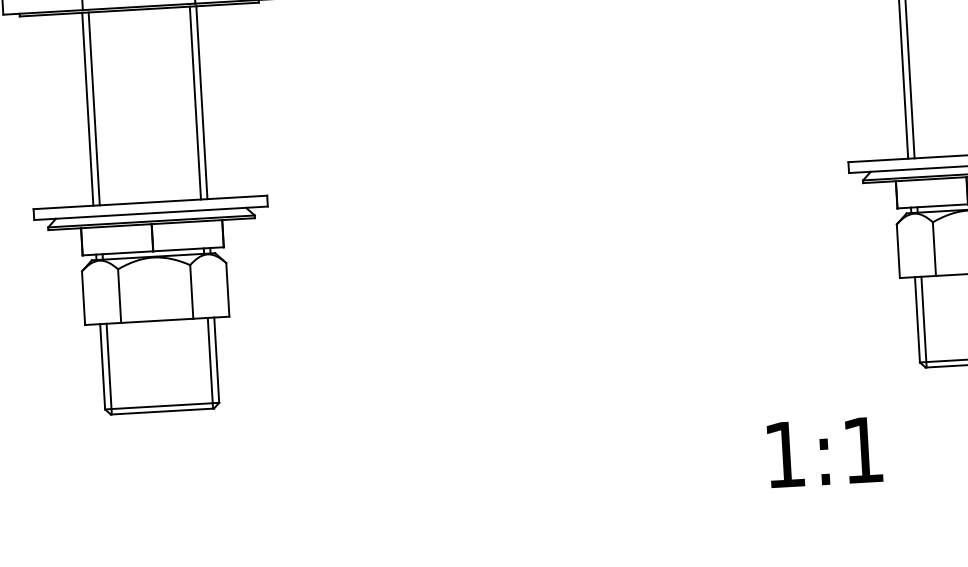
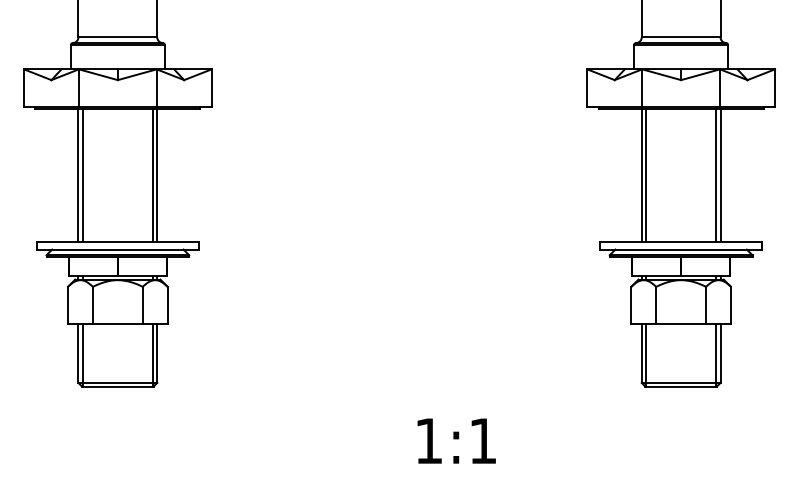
text: (824, 451) -> (456, 440), moved

